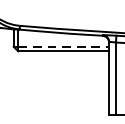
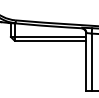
line: (63, 46) -> (50, 36), dashed -> solid

